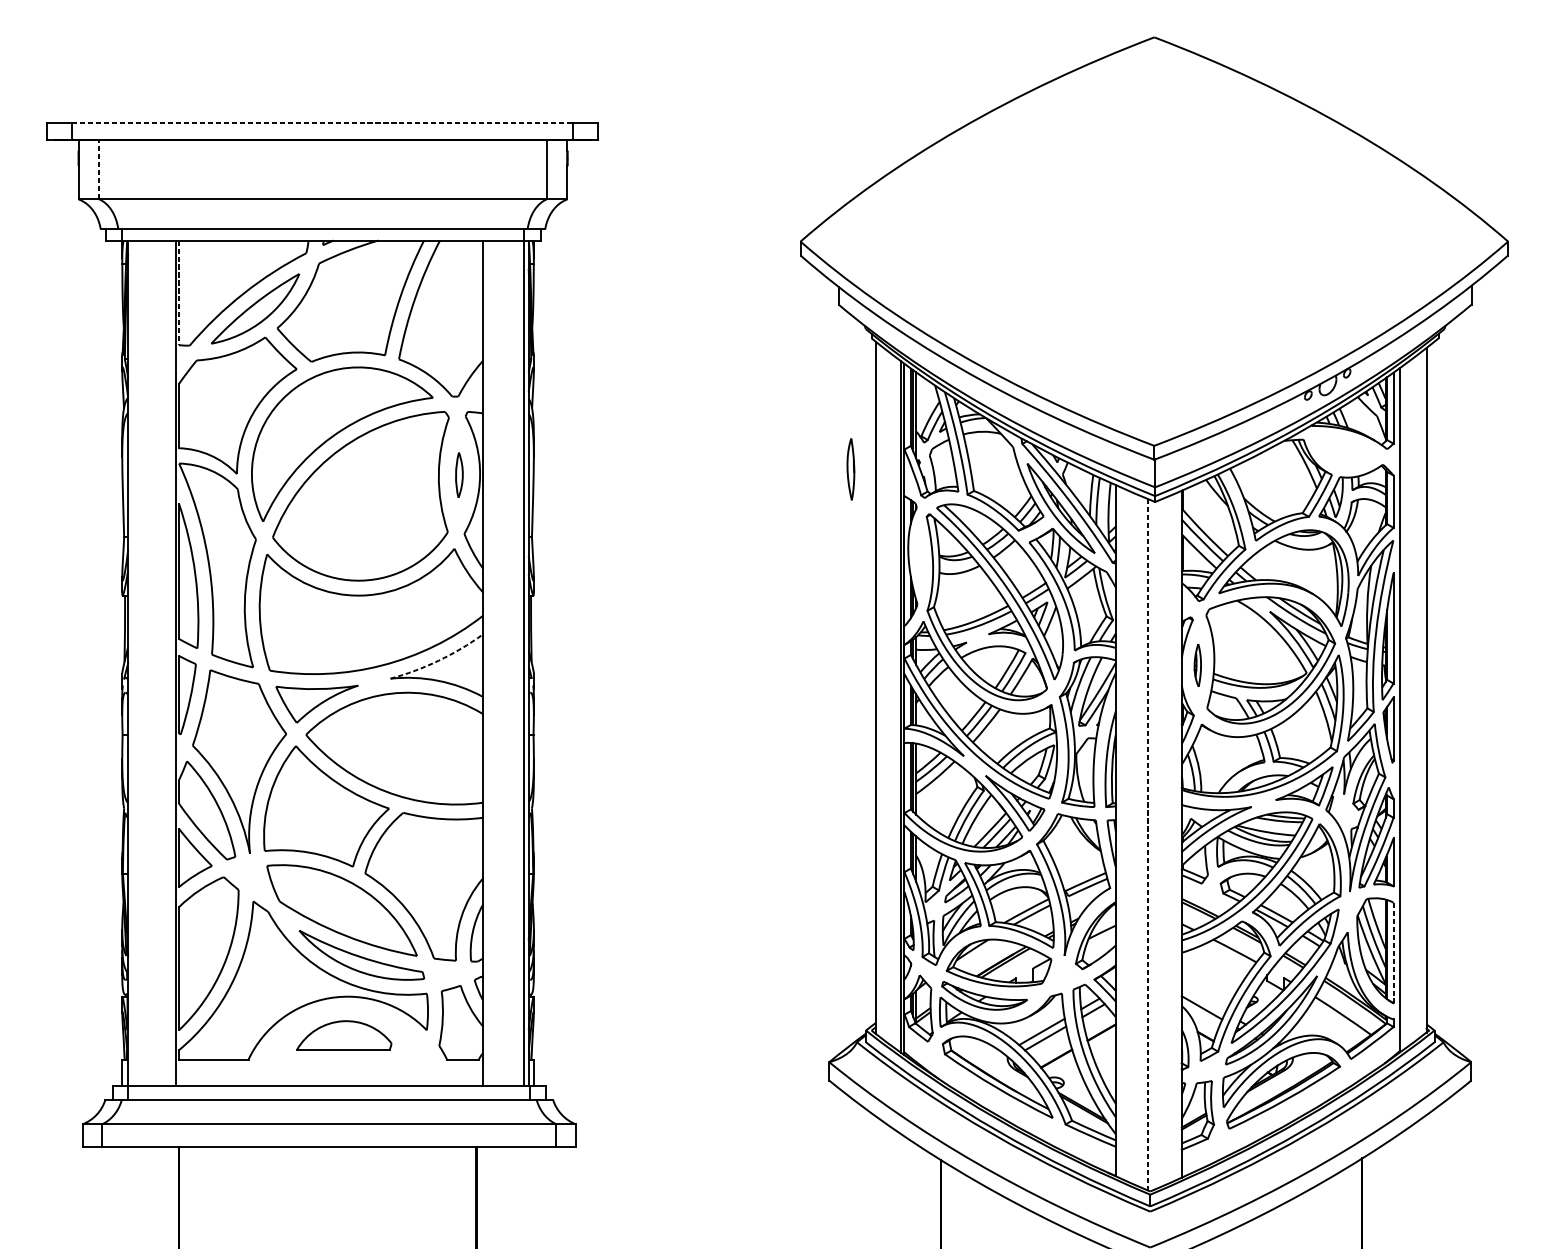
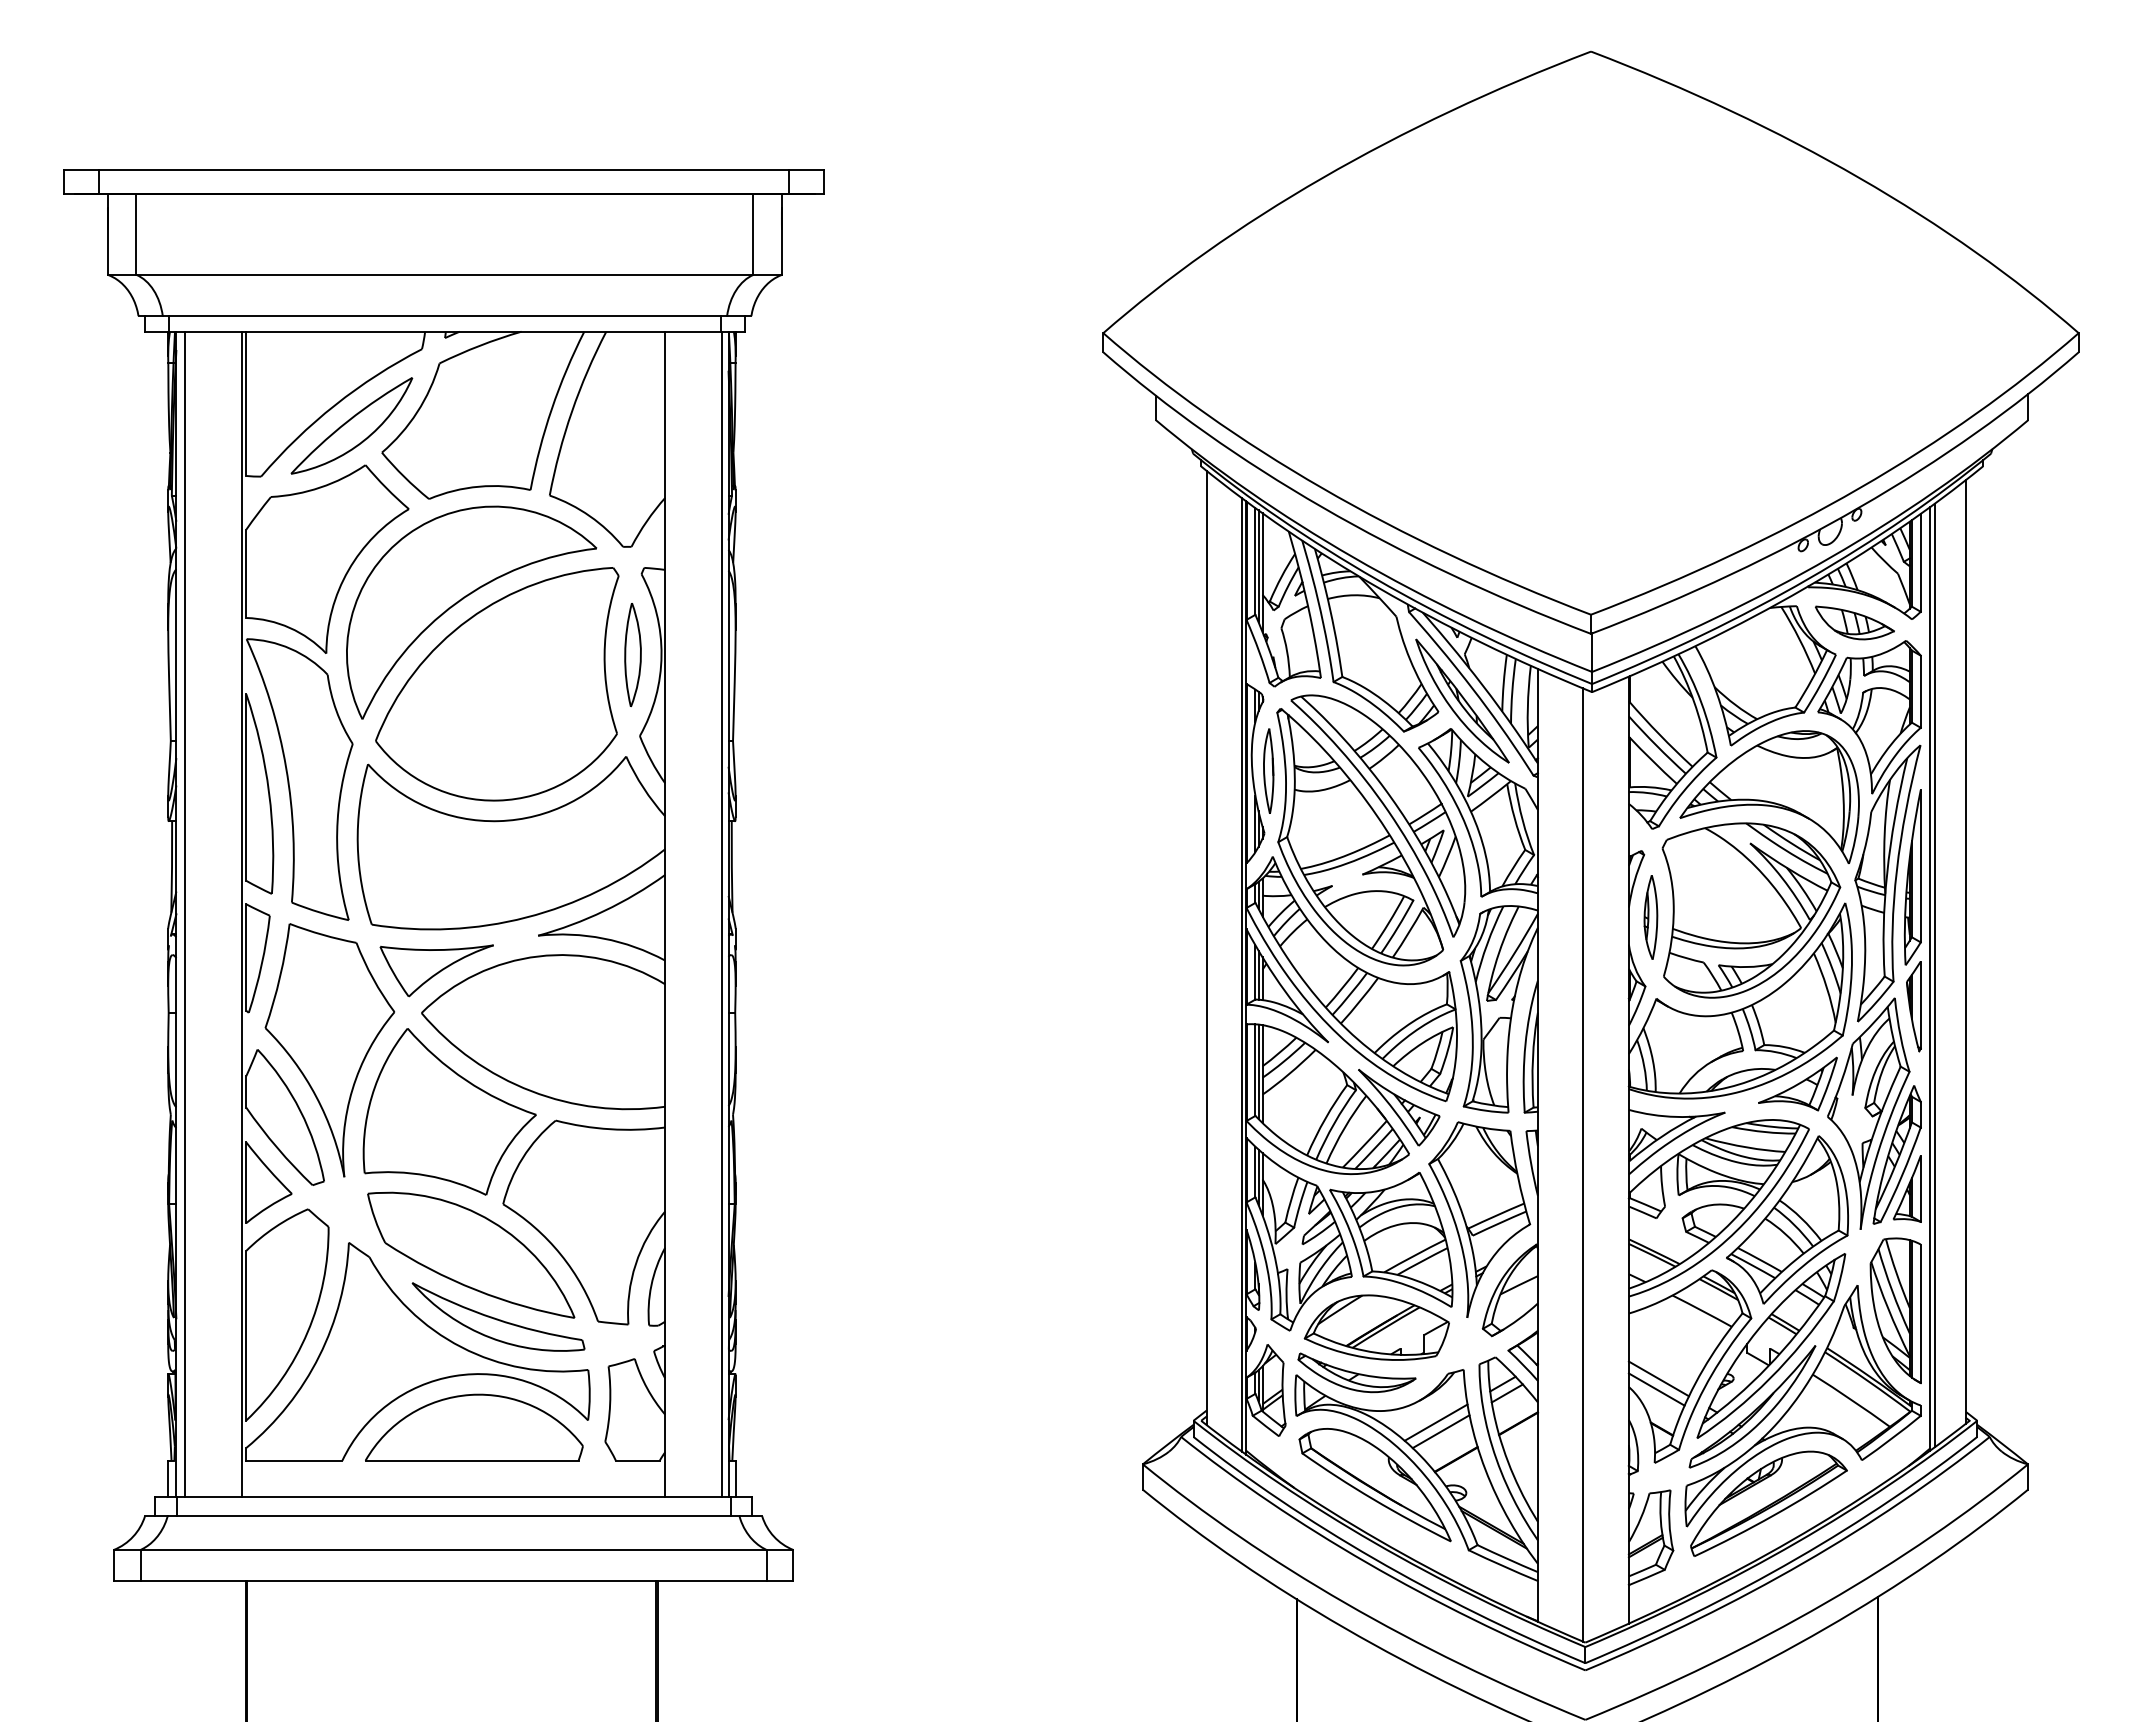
line: (322, 123) -> (444, 170), dashed -> solid
line: (99, 170) -> (136, 234), dashed -> solid
line: (179, 293) -> (246, 404), dashed -> solid
part: (1345, 451) -> (1854, 622), added
part: (850, 468) -> (1268, 770), moved
part: (459, 475) -> (632, 655), size x1.67
arc: (438, 660) -> (604, 910), dashed -> solid
line: (134, 662) -> (185, 913), added
part: (1197, 665) -> (1650, 917), size x1.43
line: (1403, 707) -> (1934, 975), added
line: (1148, 844) -> (1582, 1164), dashed -> solid
line: (1393, 953) -> (1920, 1314), dashed -> solid
line: (1203, 999) -> (1658, 1378), added
part: (344, 1035) -> (474, 1427), size x1.67

